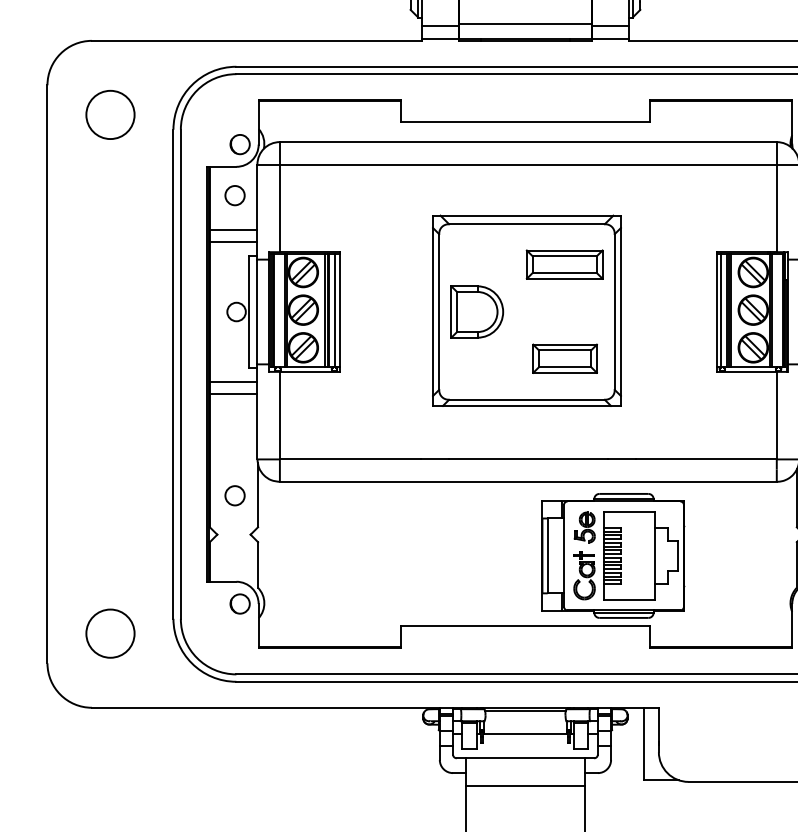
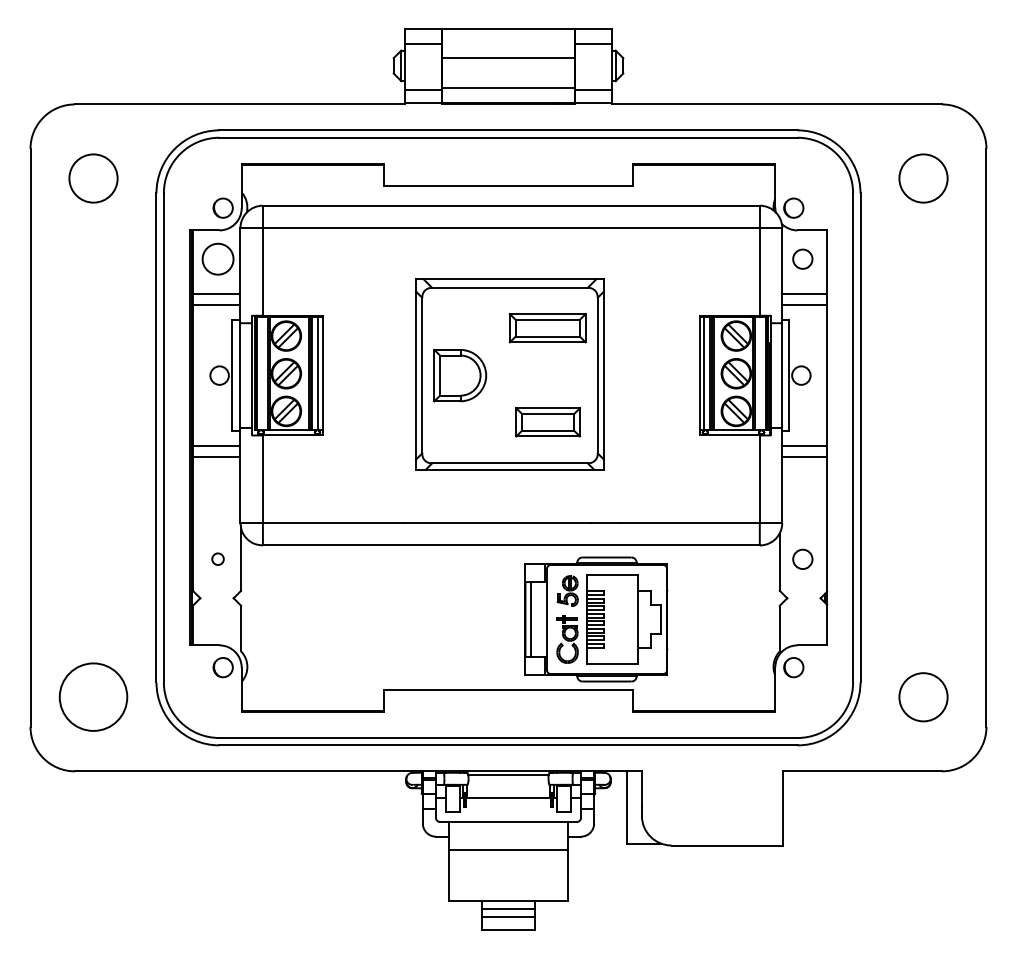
circle: (234, 194) -> (217, 258), size x1.6
circle: (234, 494) -> (217, 558), size x0.6
circle: (110, 633) -> (93, 697), size x1.4

